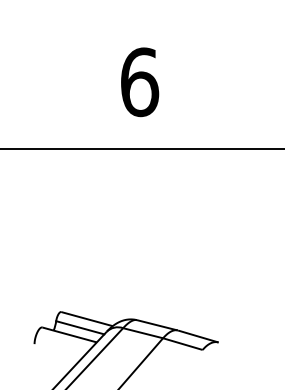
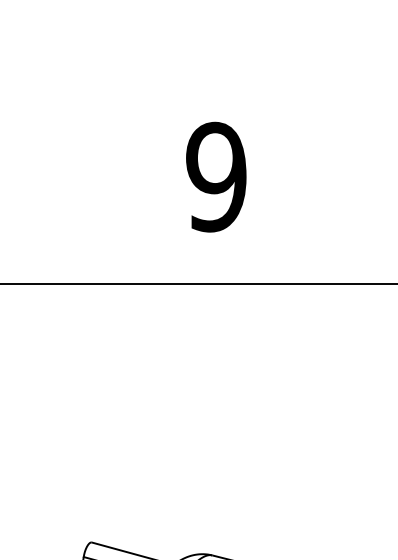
text: (139, 82) -> (216, 177), 6 -> 9

